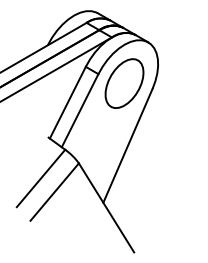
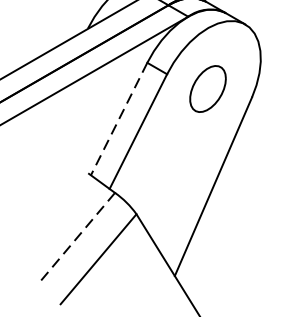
part: (124, 83) -> (208, 88), size x0.6
line: (67, 103) -> (118, 120), solid -> dashed
line: (41, 178) -> (77, 237), solid -> dashed

